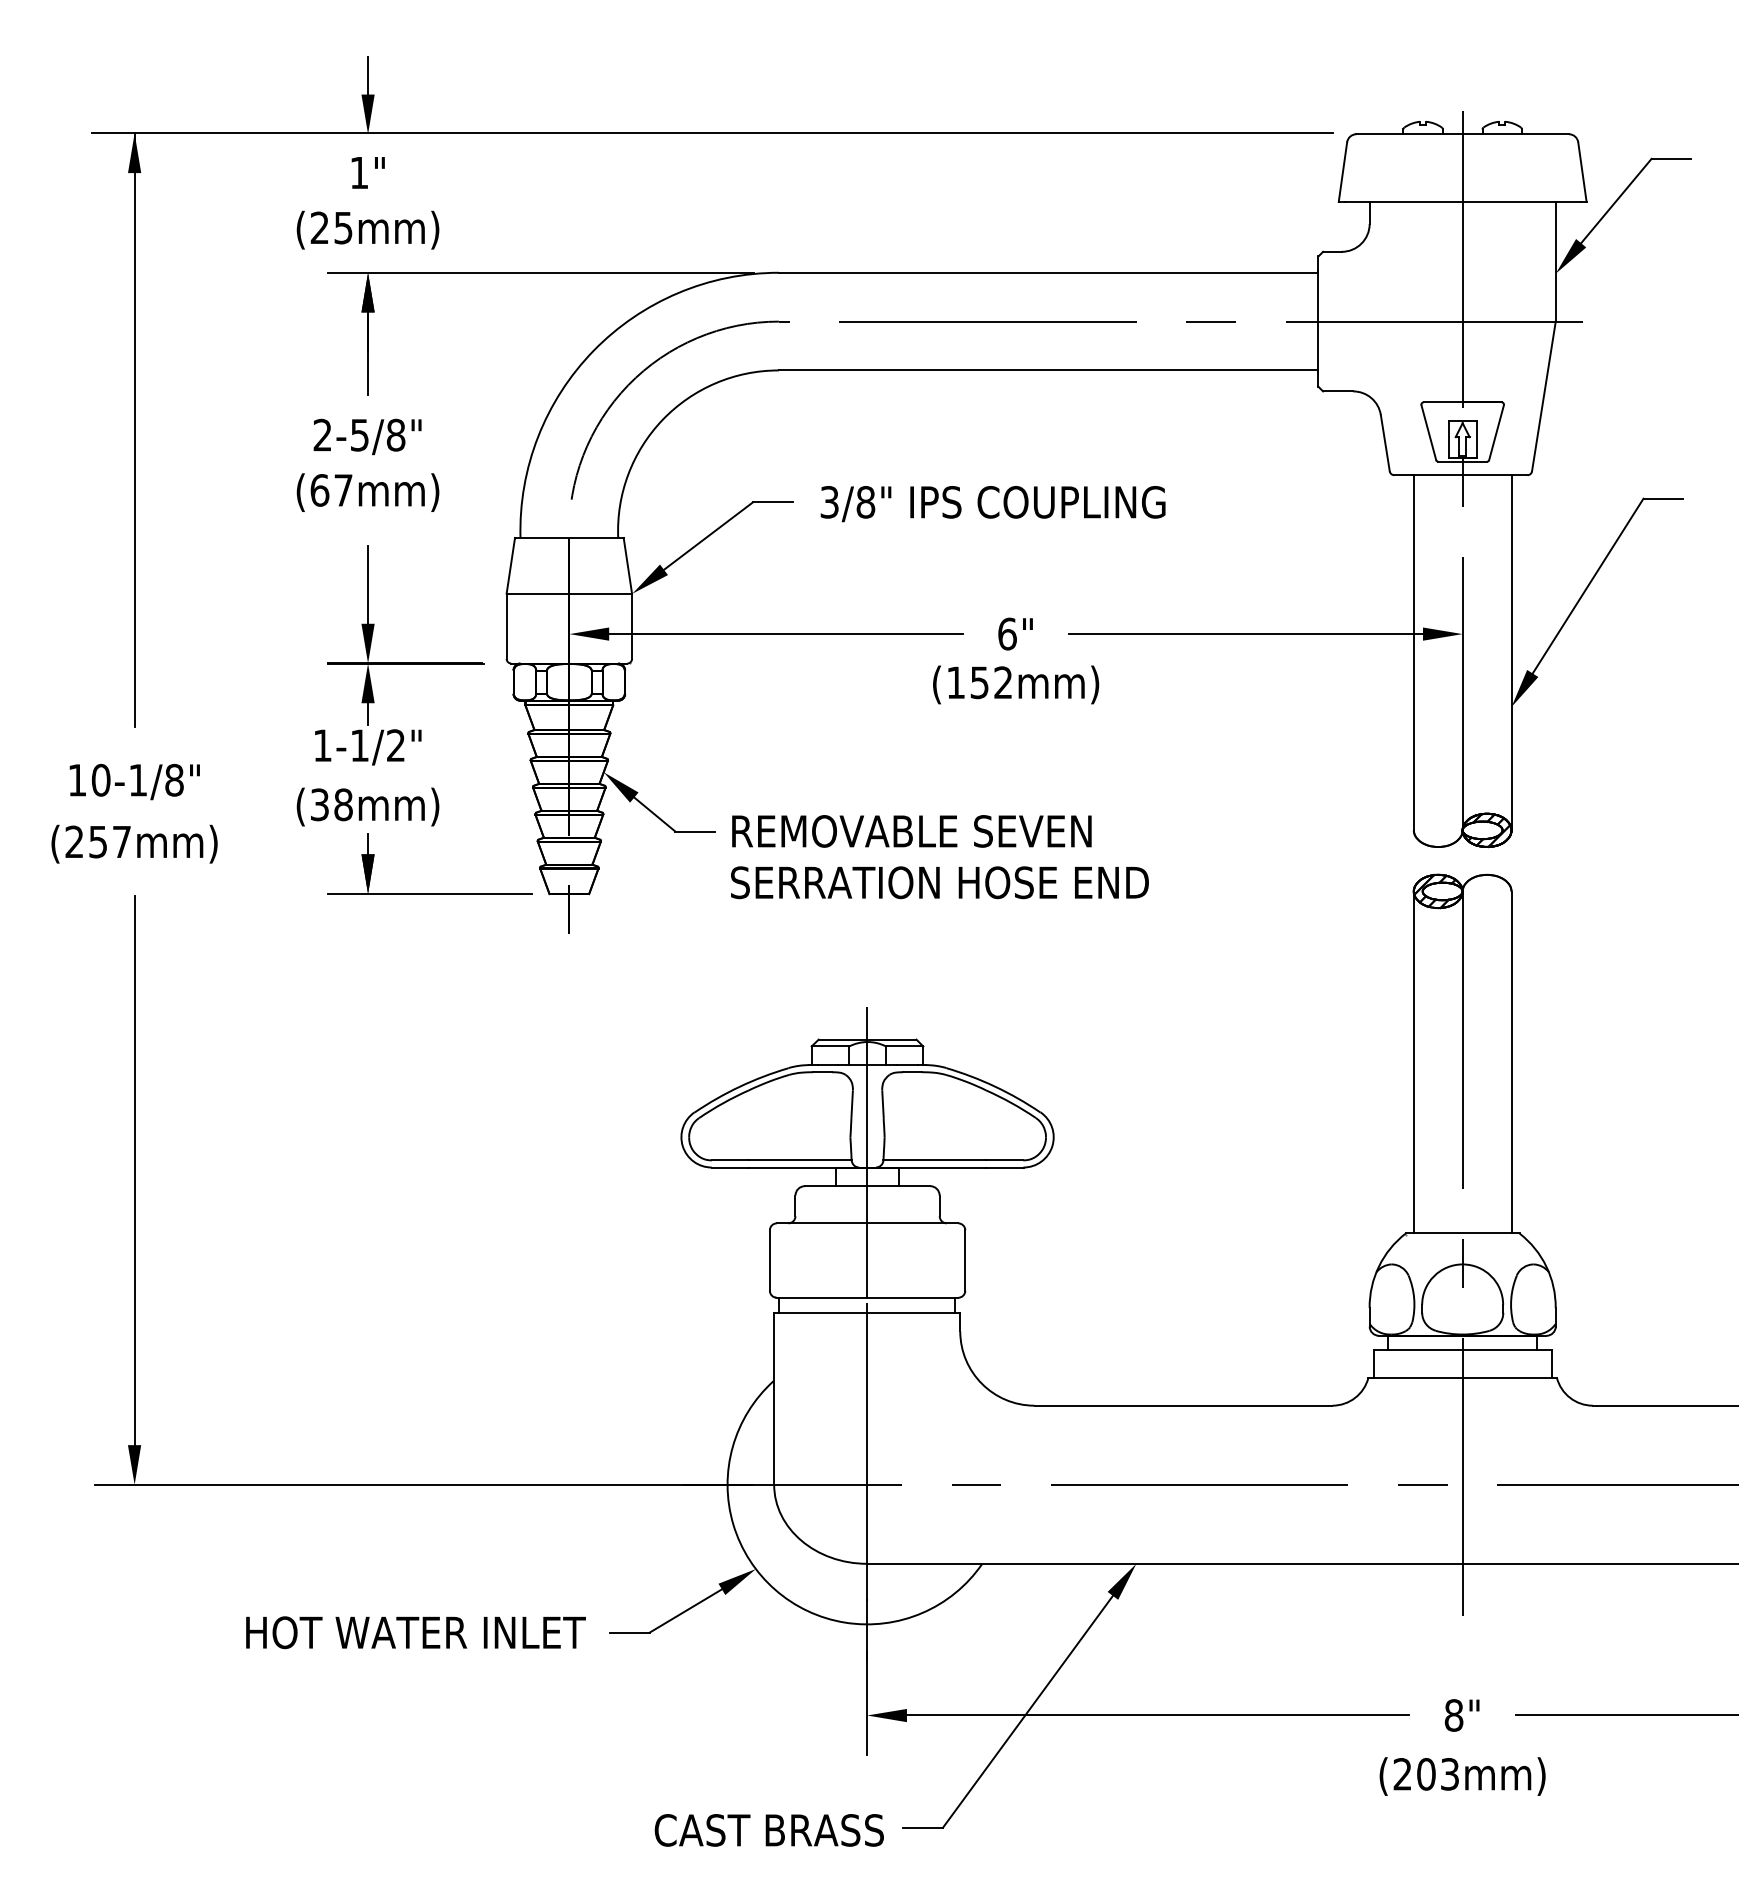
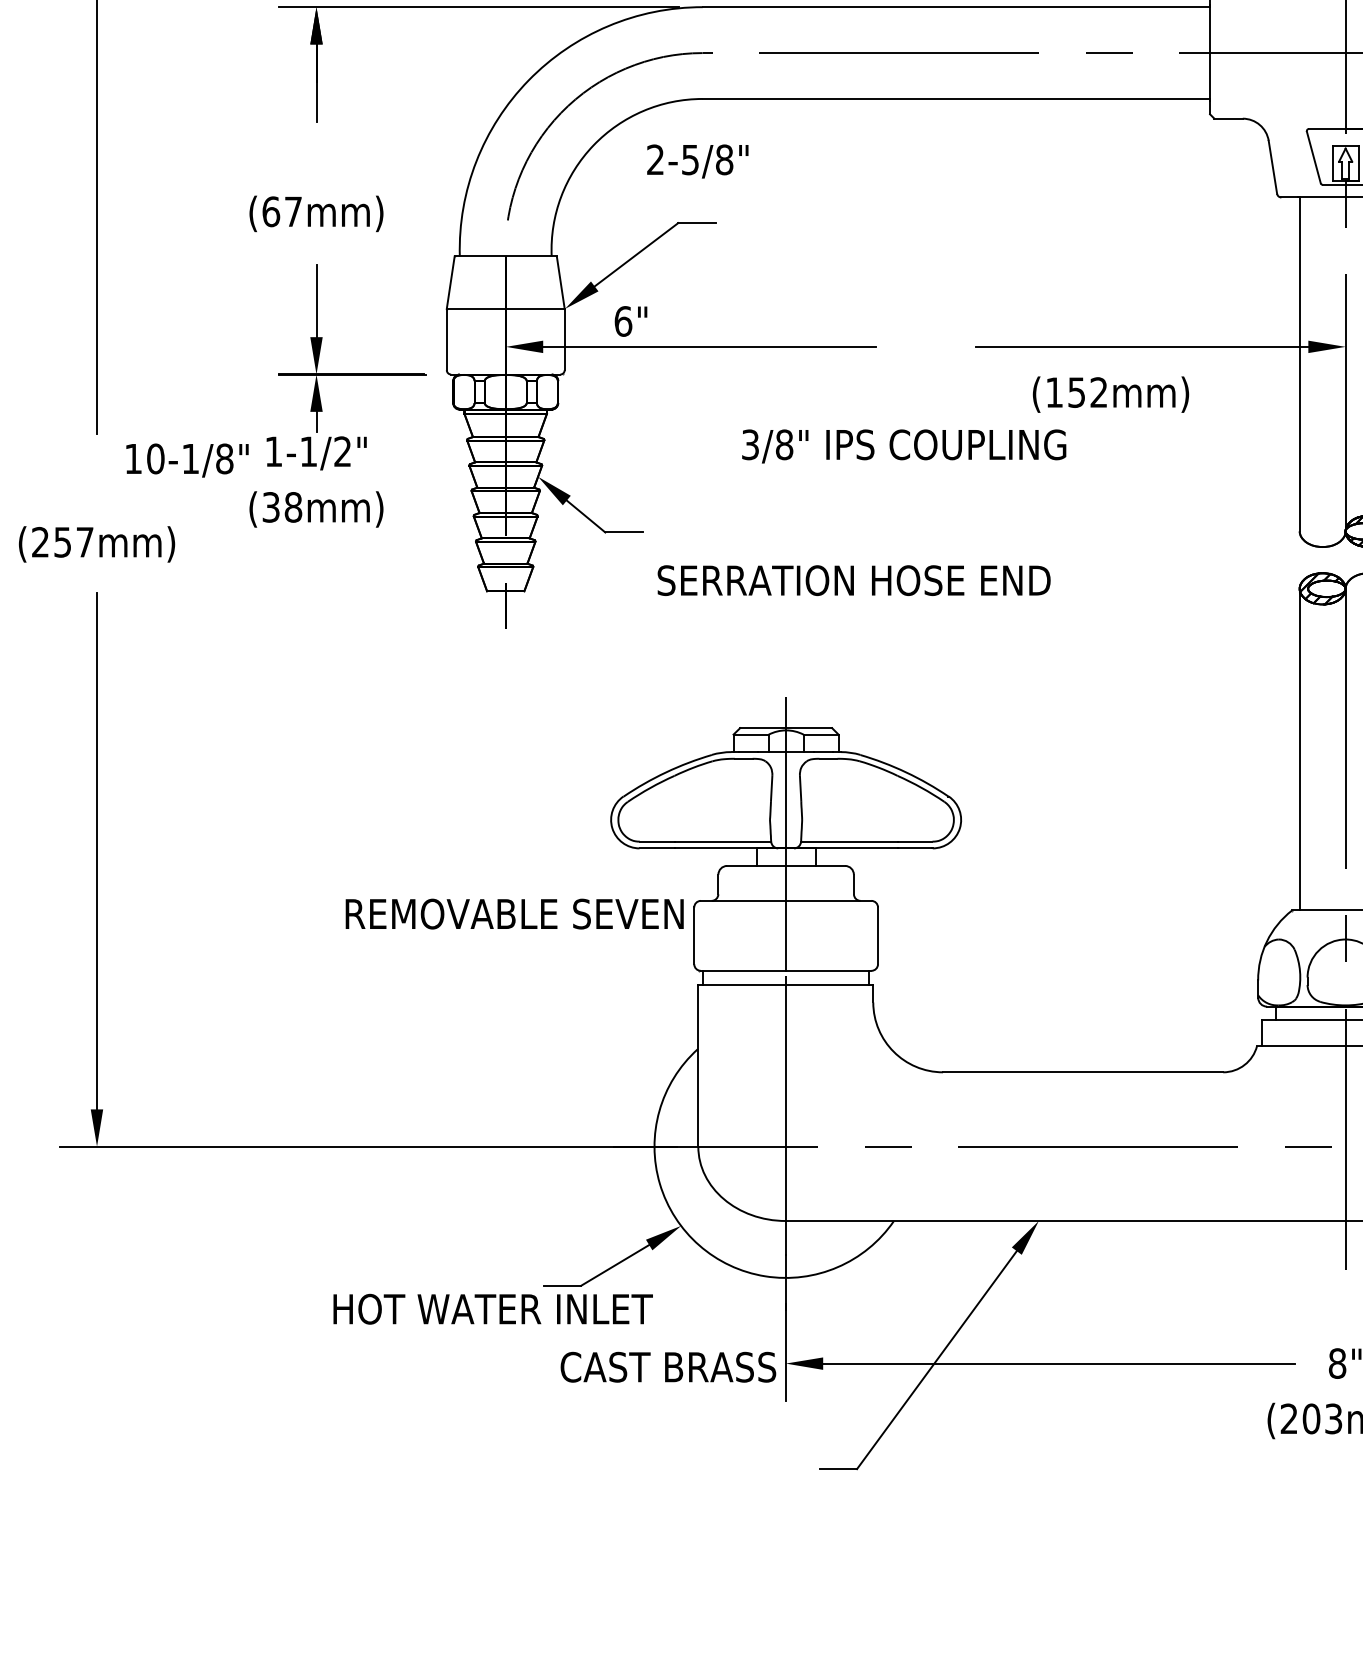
text: (367, 436) -> (697, 161), moved
text: (992, 504) -> (903, 446), moved
text: (1015, 633) -> (630, 320), moved
text: (1016, 684) -> (1111, 394), moved
text: (134, 782) -> (187, 461), moved
text: (911, 831) -> (514, 914), moved
part: (429, 893) -> (374, 590), removed
text: (415, 1632) -> (492, 1309), moved
text: (768, 1830) -> (667, 1367), moved

